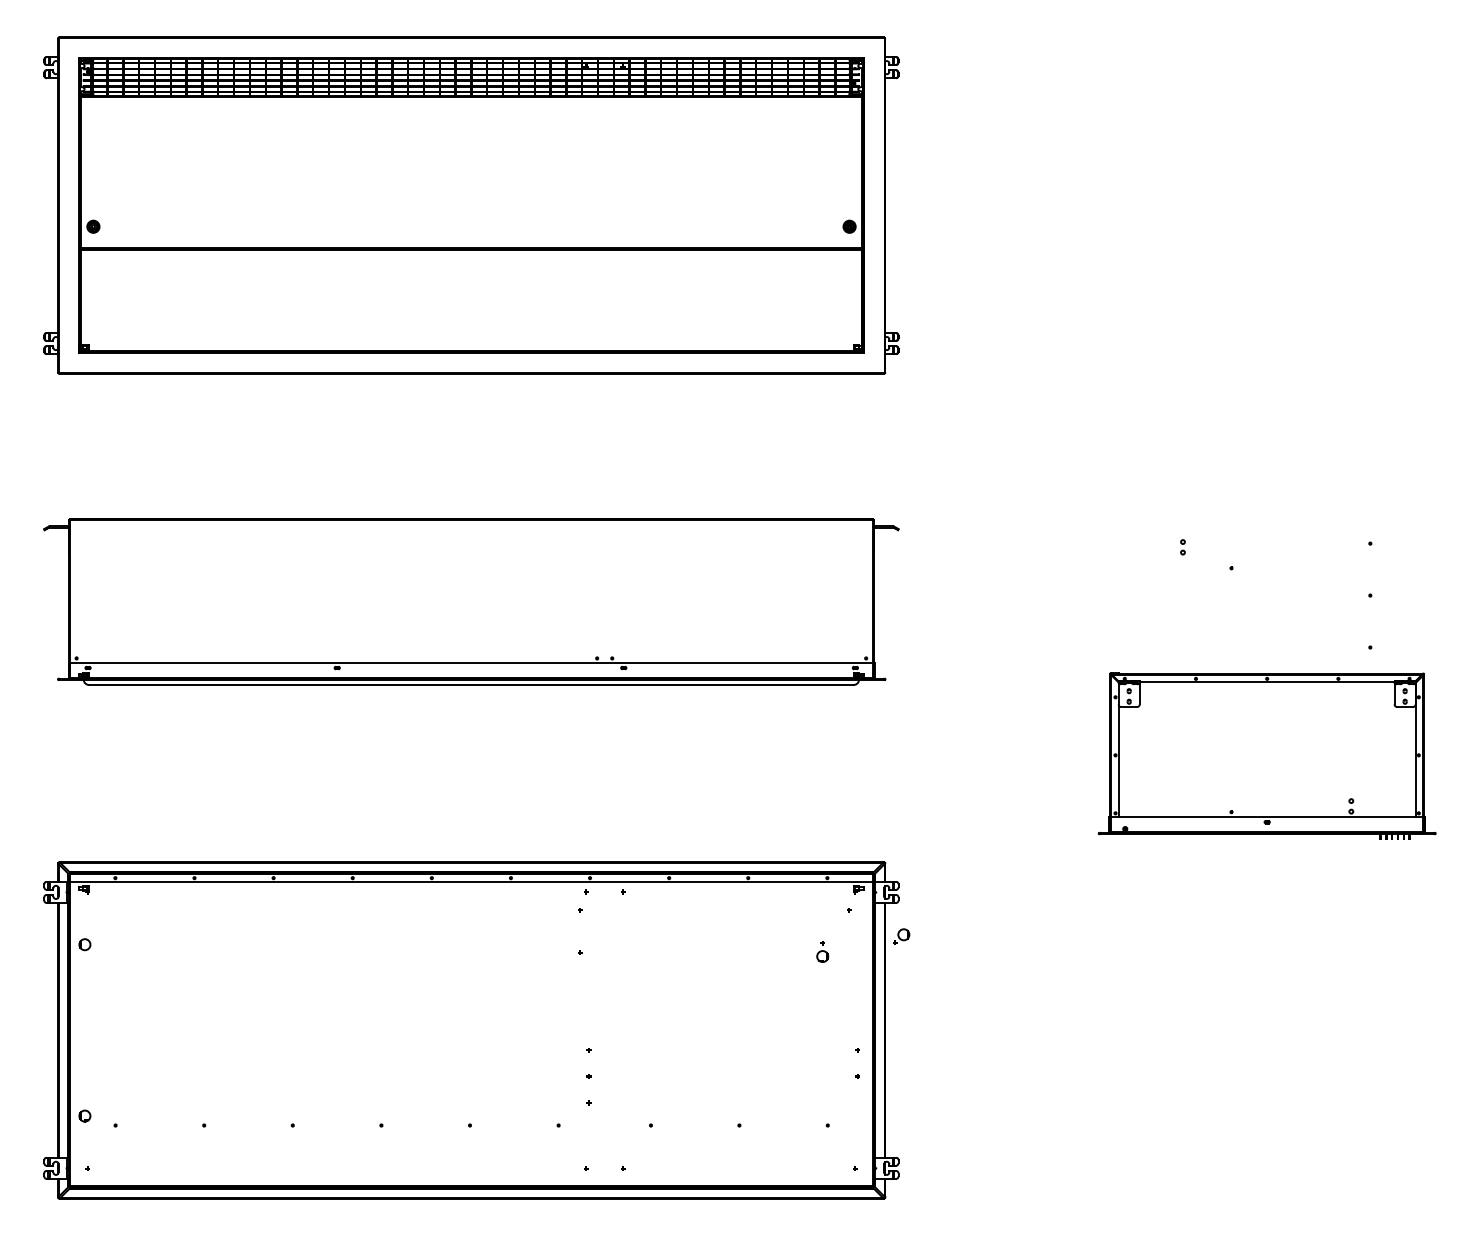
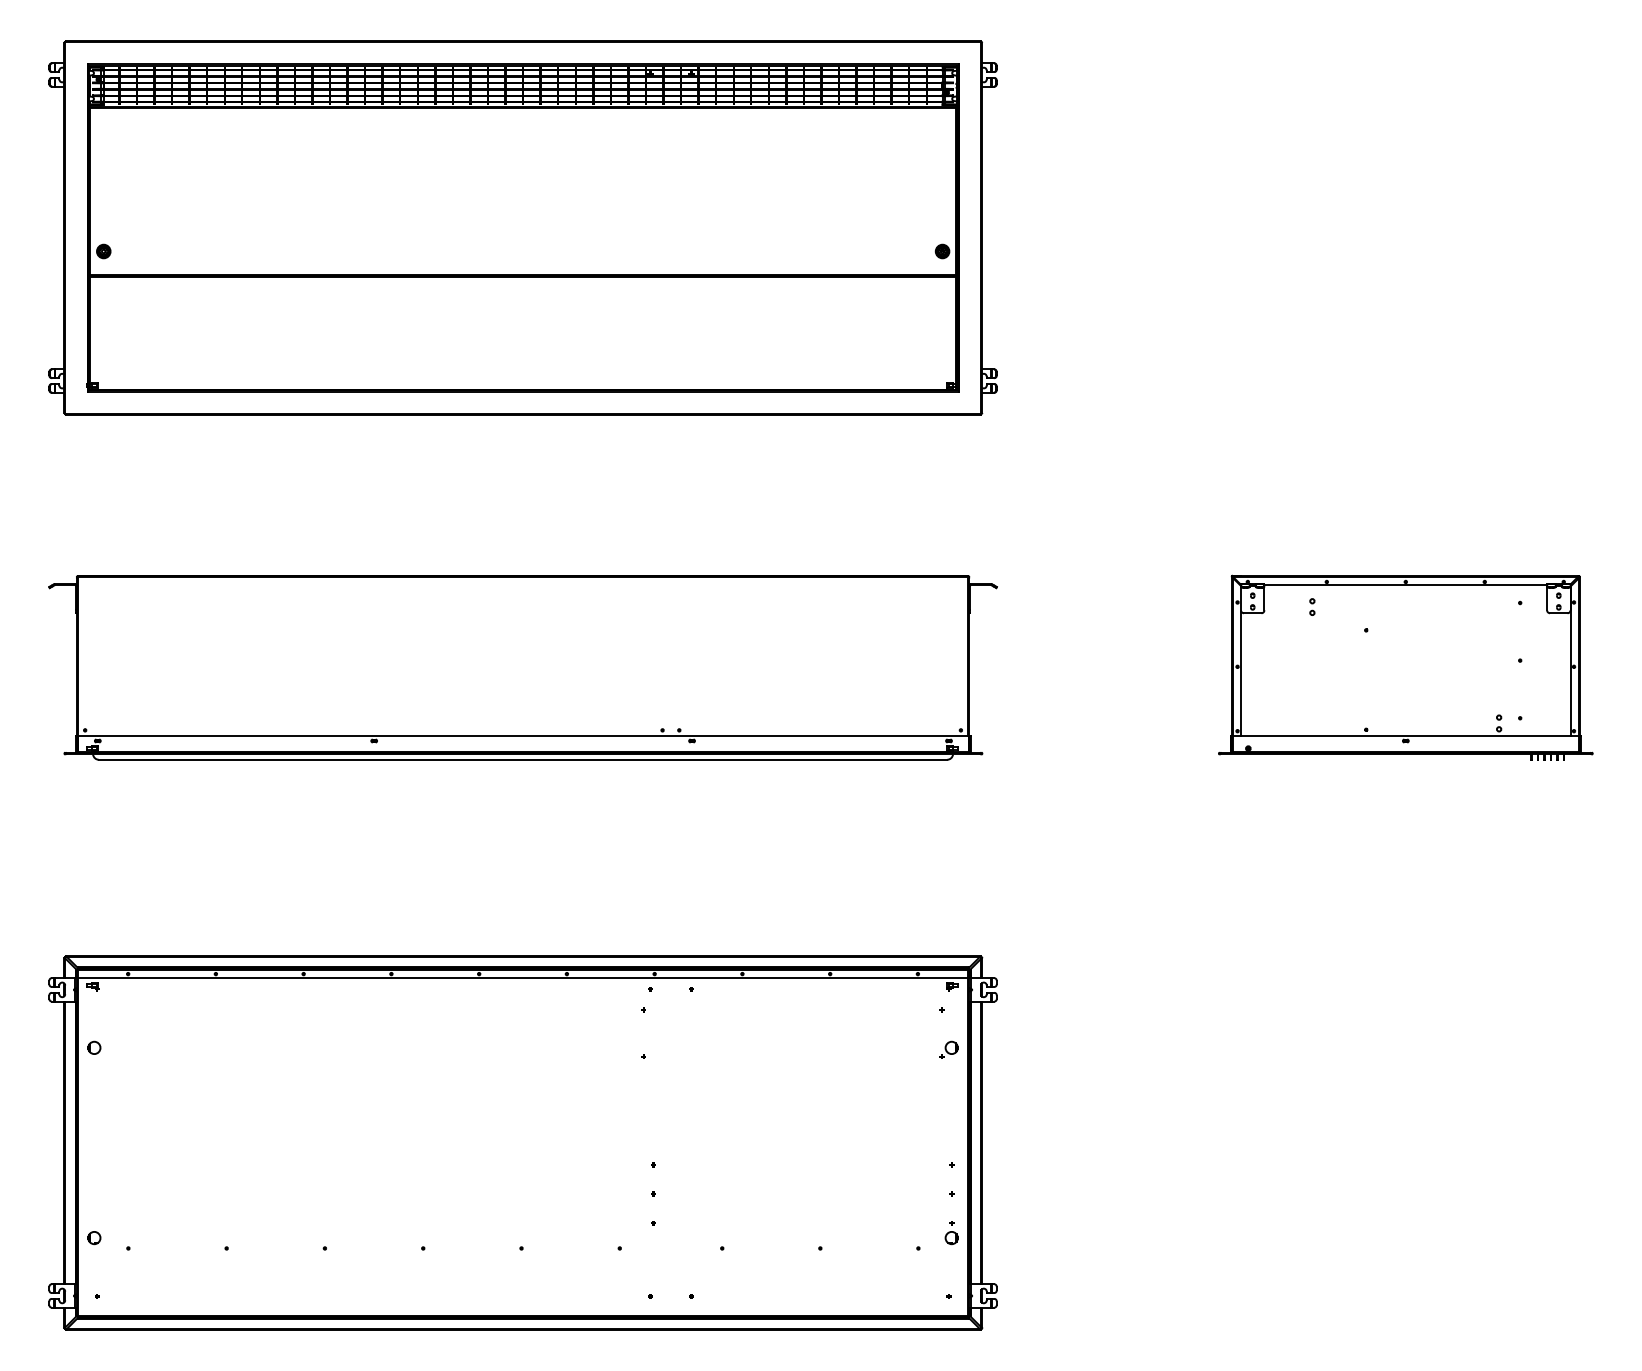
part: (1266, 755) -> (1405, 667), moved
part: (900, 936) -> (948, 1049), moved
part: (822, 952) -> (951, 1233), moved

